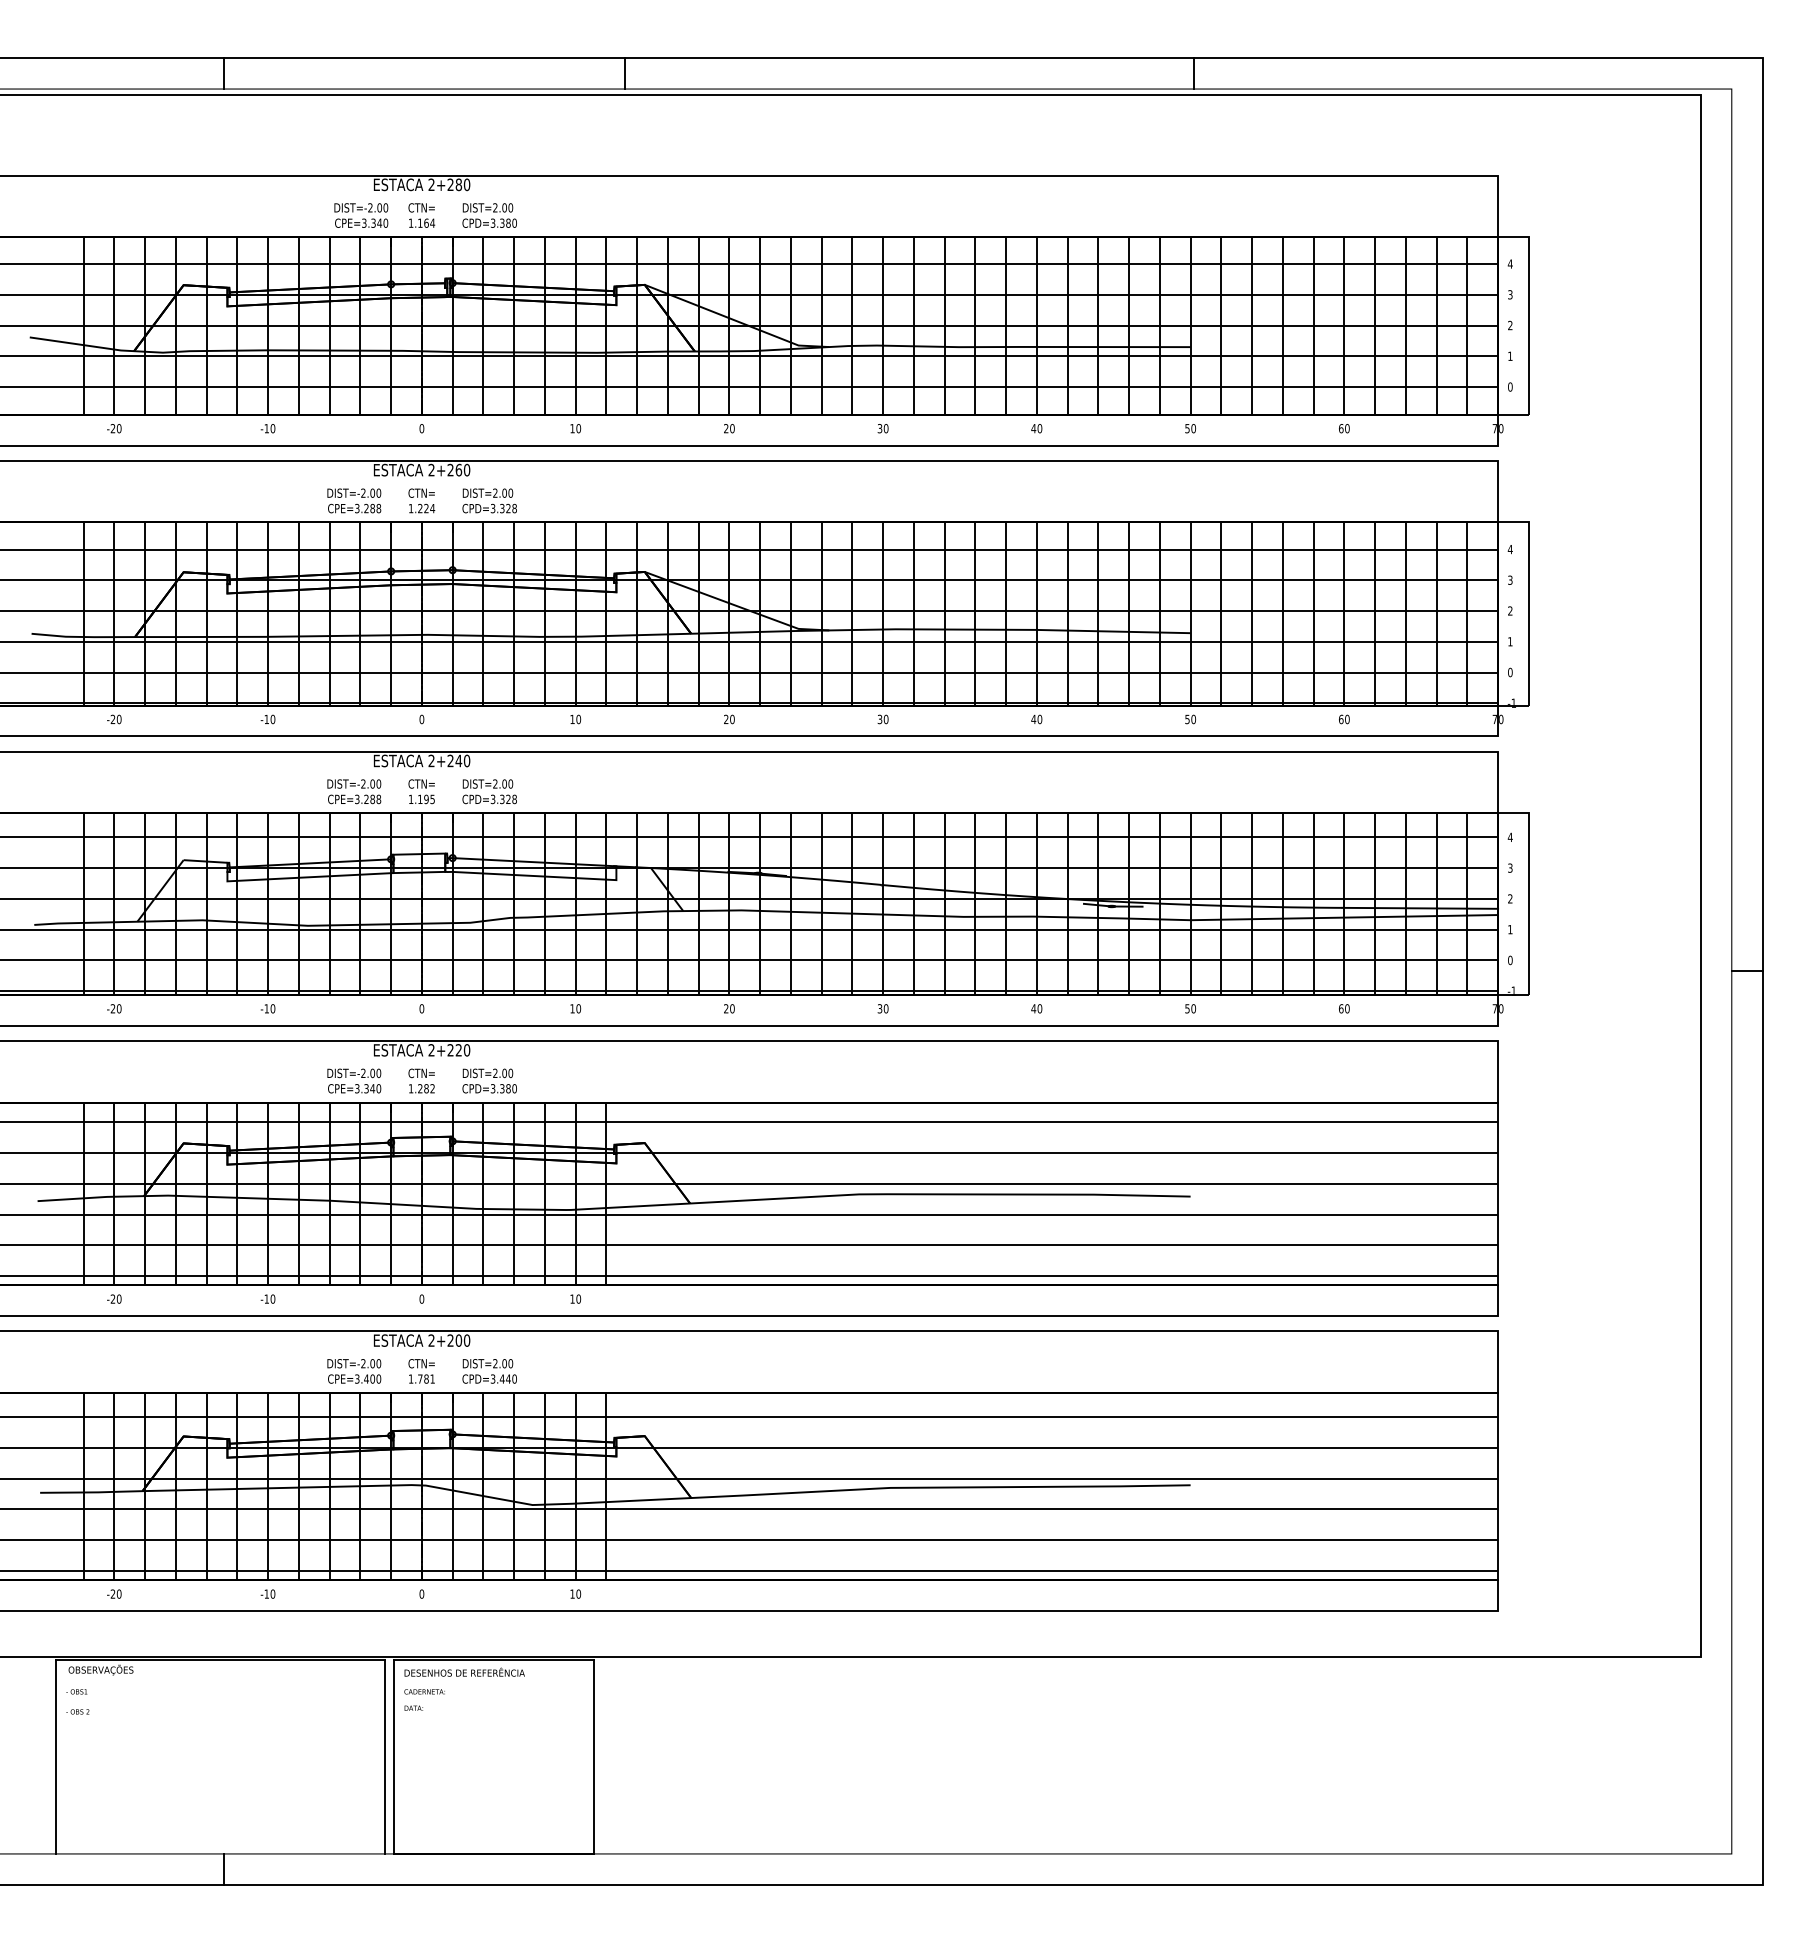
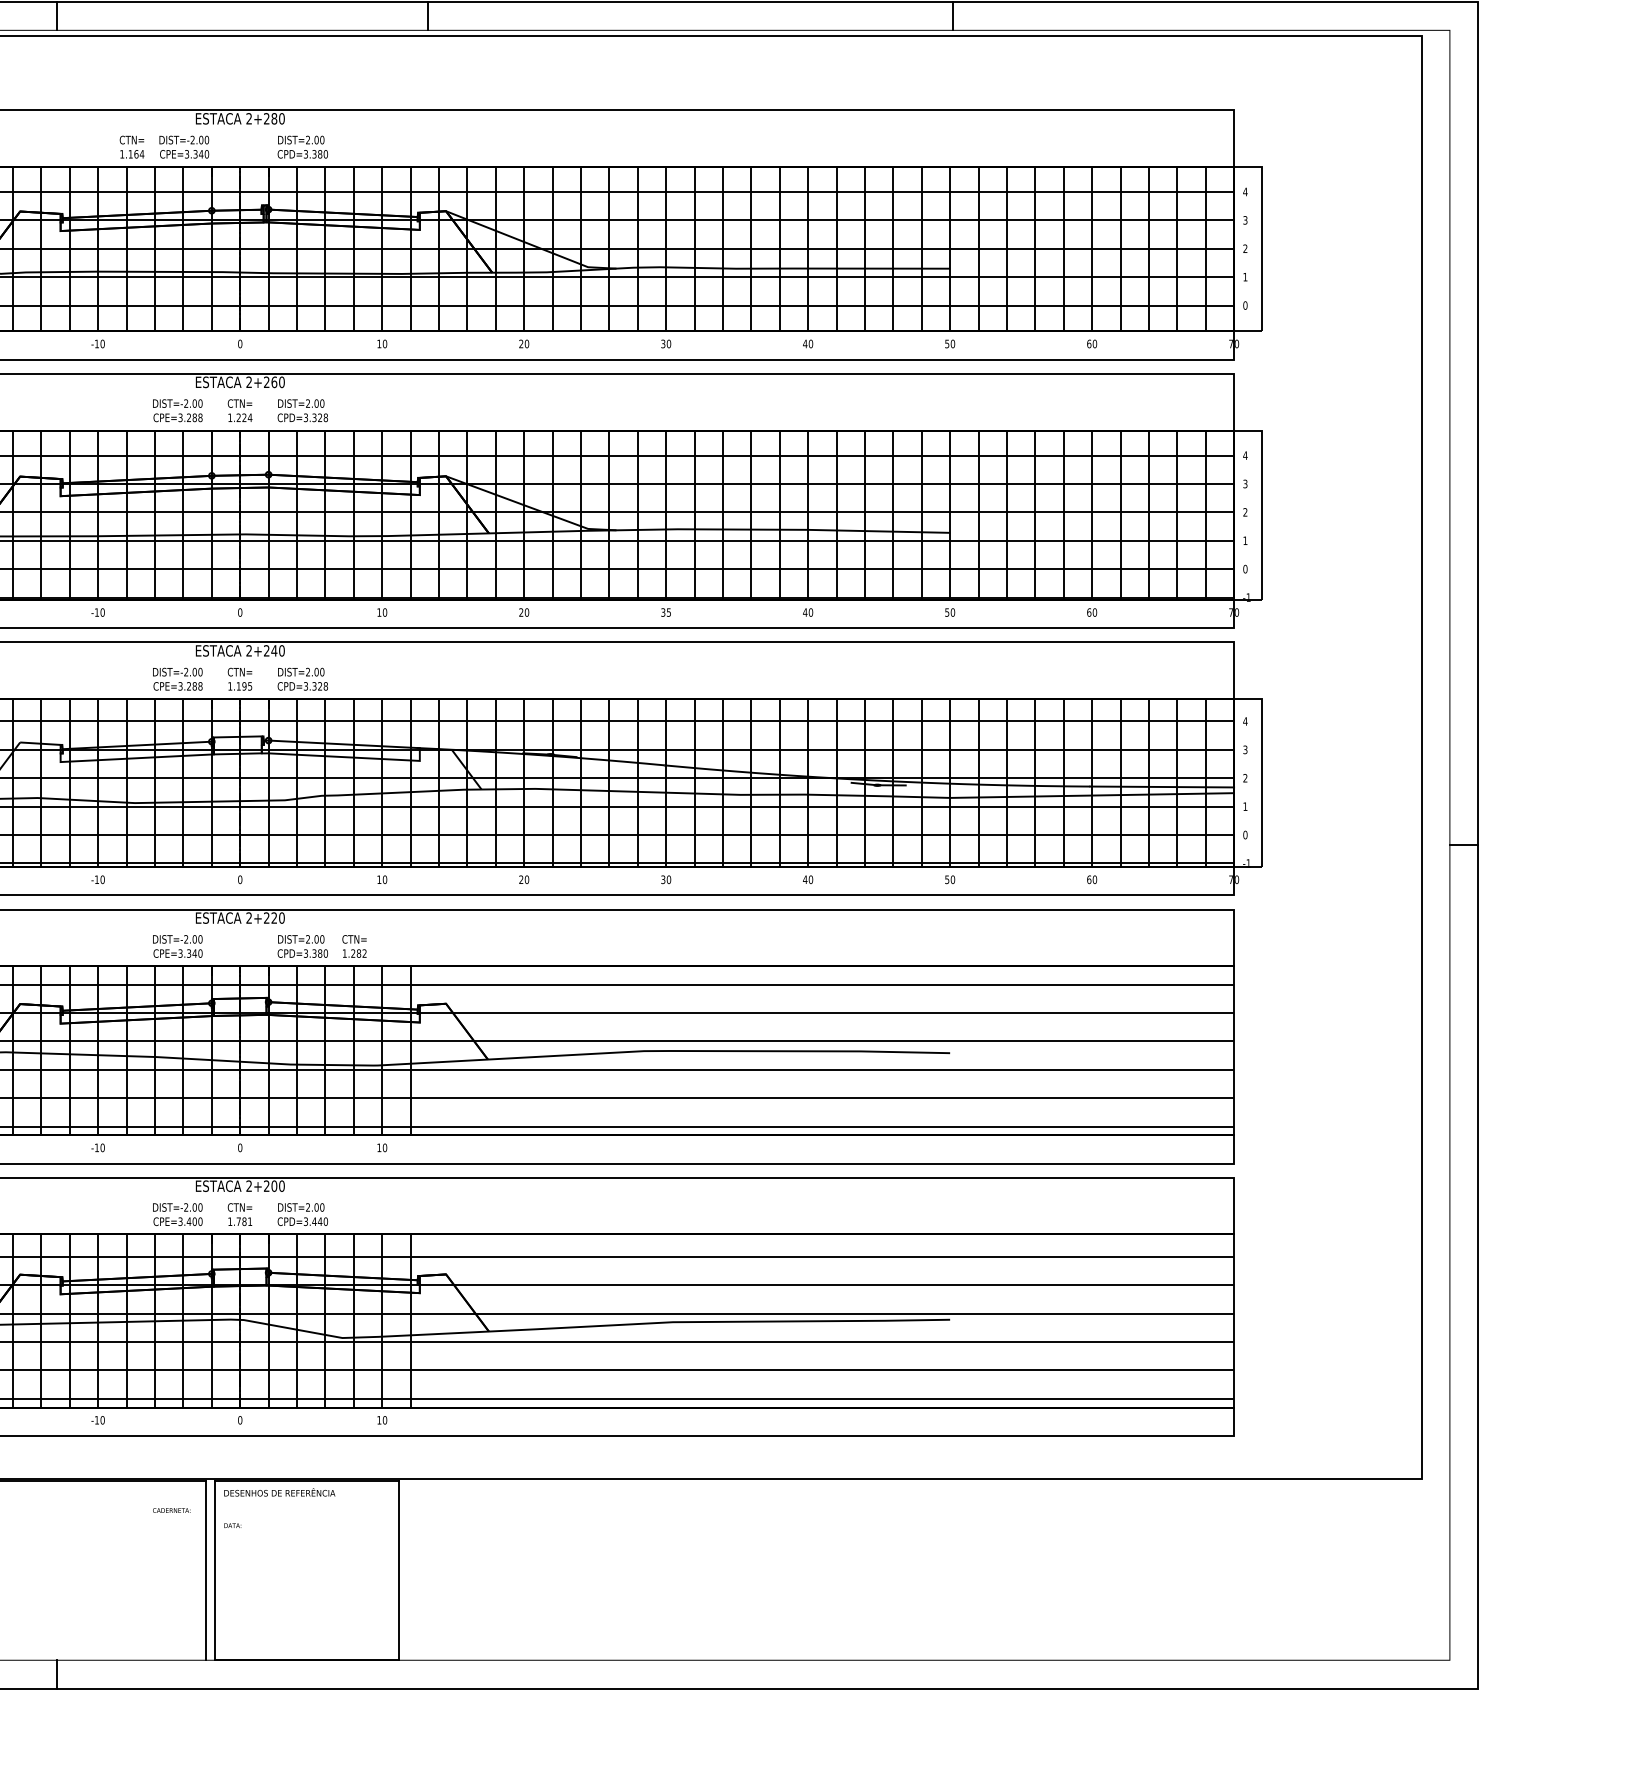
text: (421, 215) -> (131, 147), moved
text: (885, 719) -> (668, 612), 30 -> 35
text: (421, 1080) -> (354, 945), moved
text: (424, 1691) -> (171, 1510), moved

